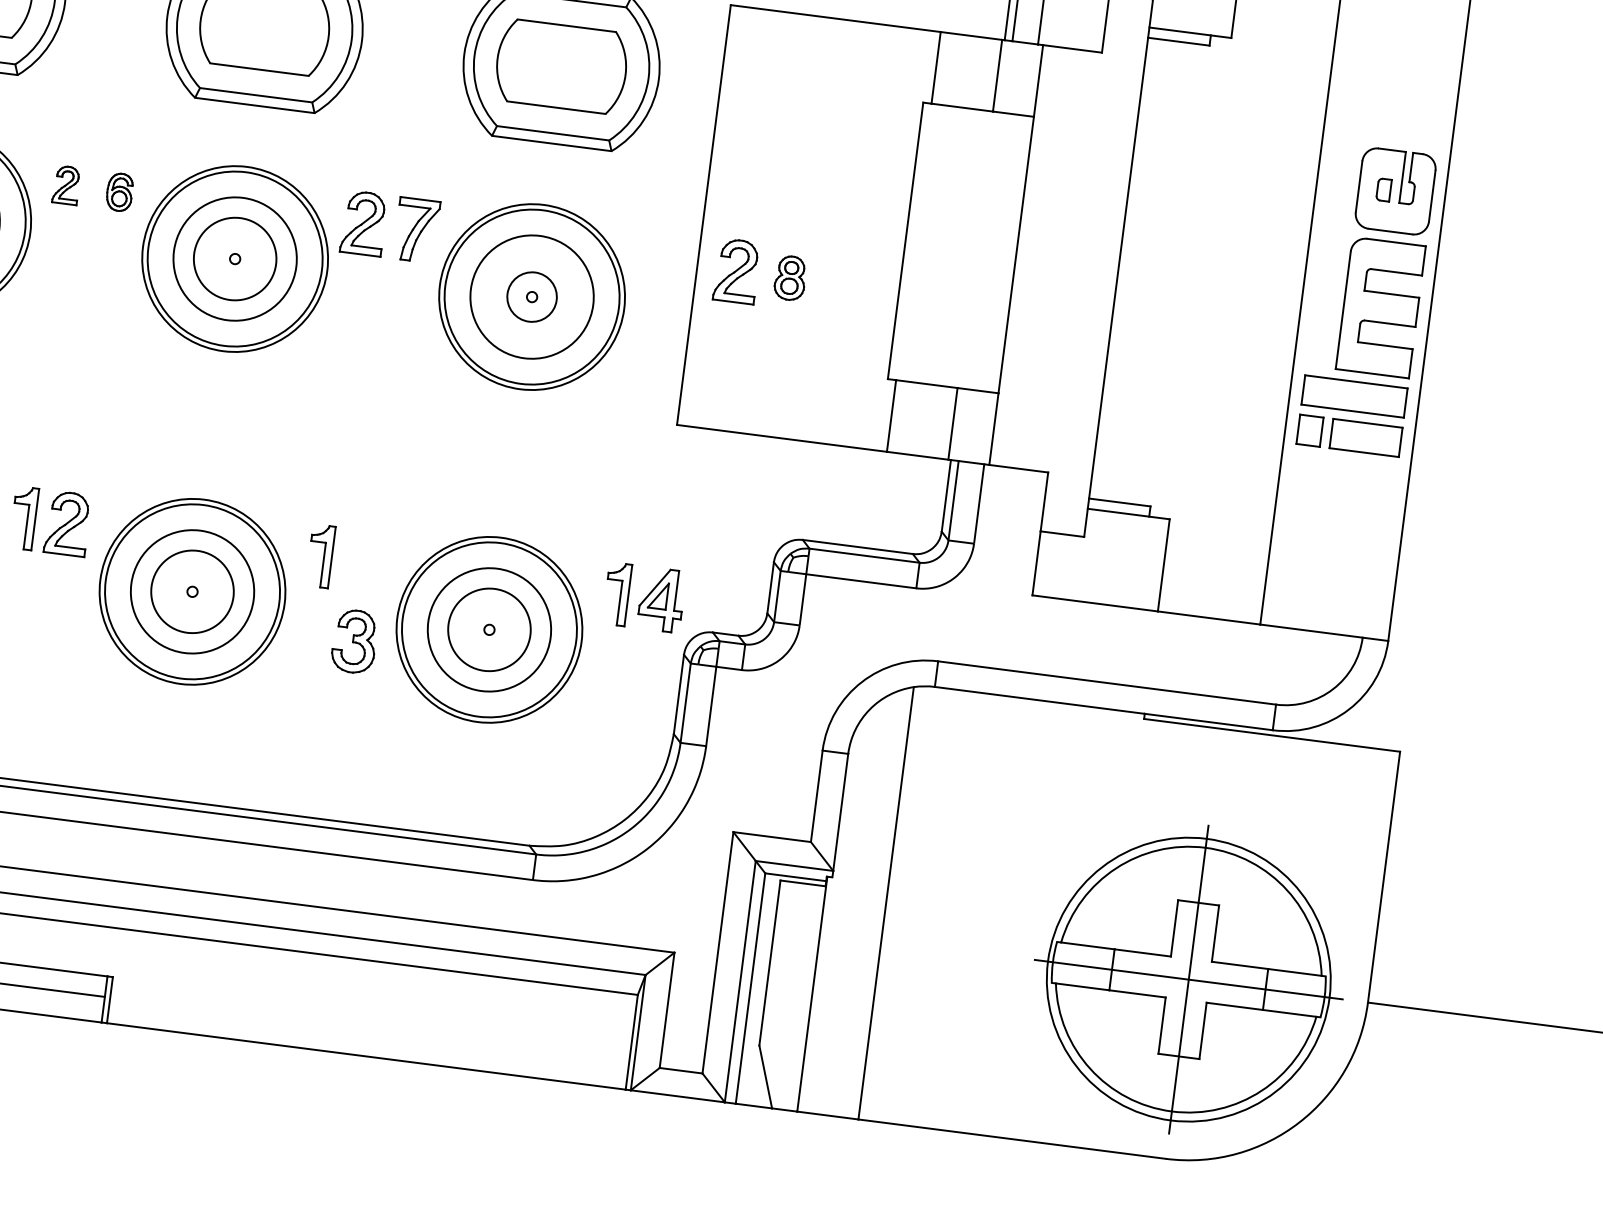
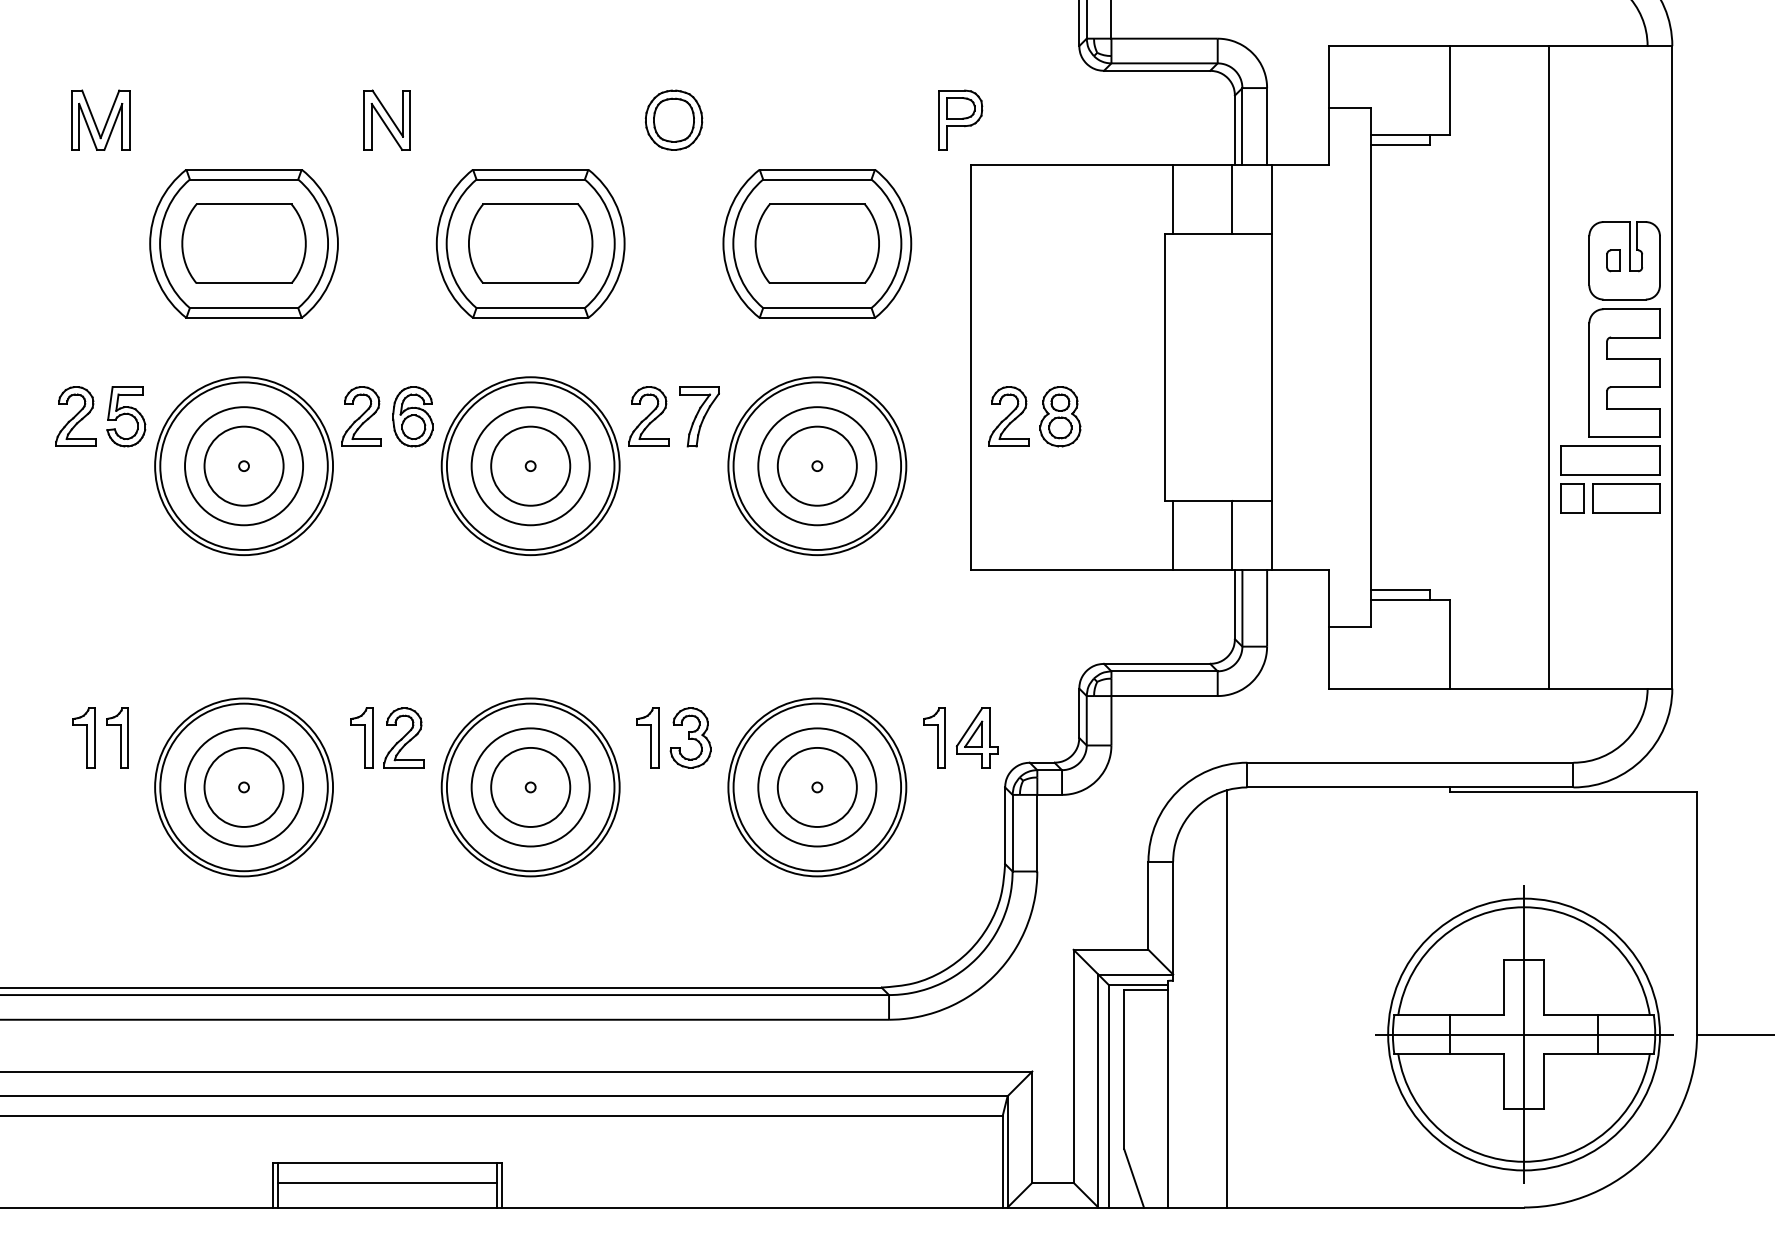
part: (66, 185) -> (361, 416), size x1.67
part: (119, 191) -> (412, 416), size x1.67
part: (790, 277) -> (1060, 416), size x1.43
circle: (531, 296) -> (816, 465), size x1.67
part: (354, 641) -> (690, 737), moved

